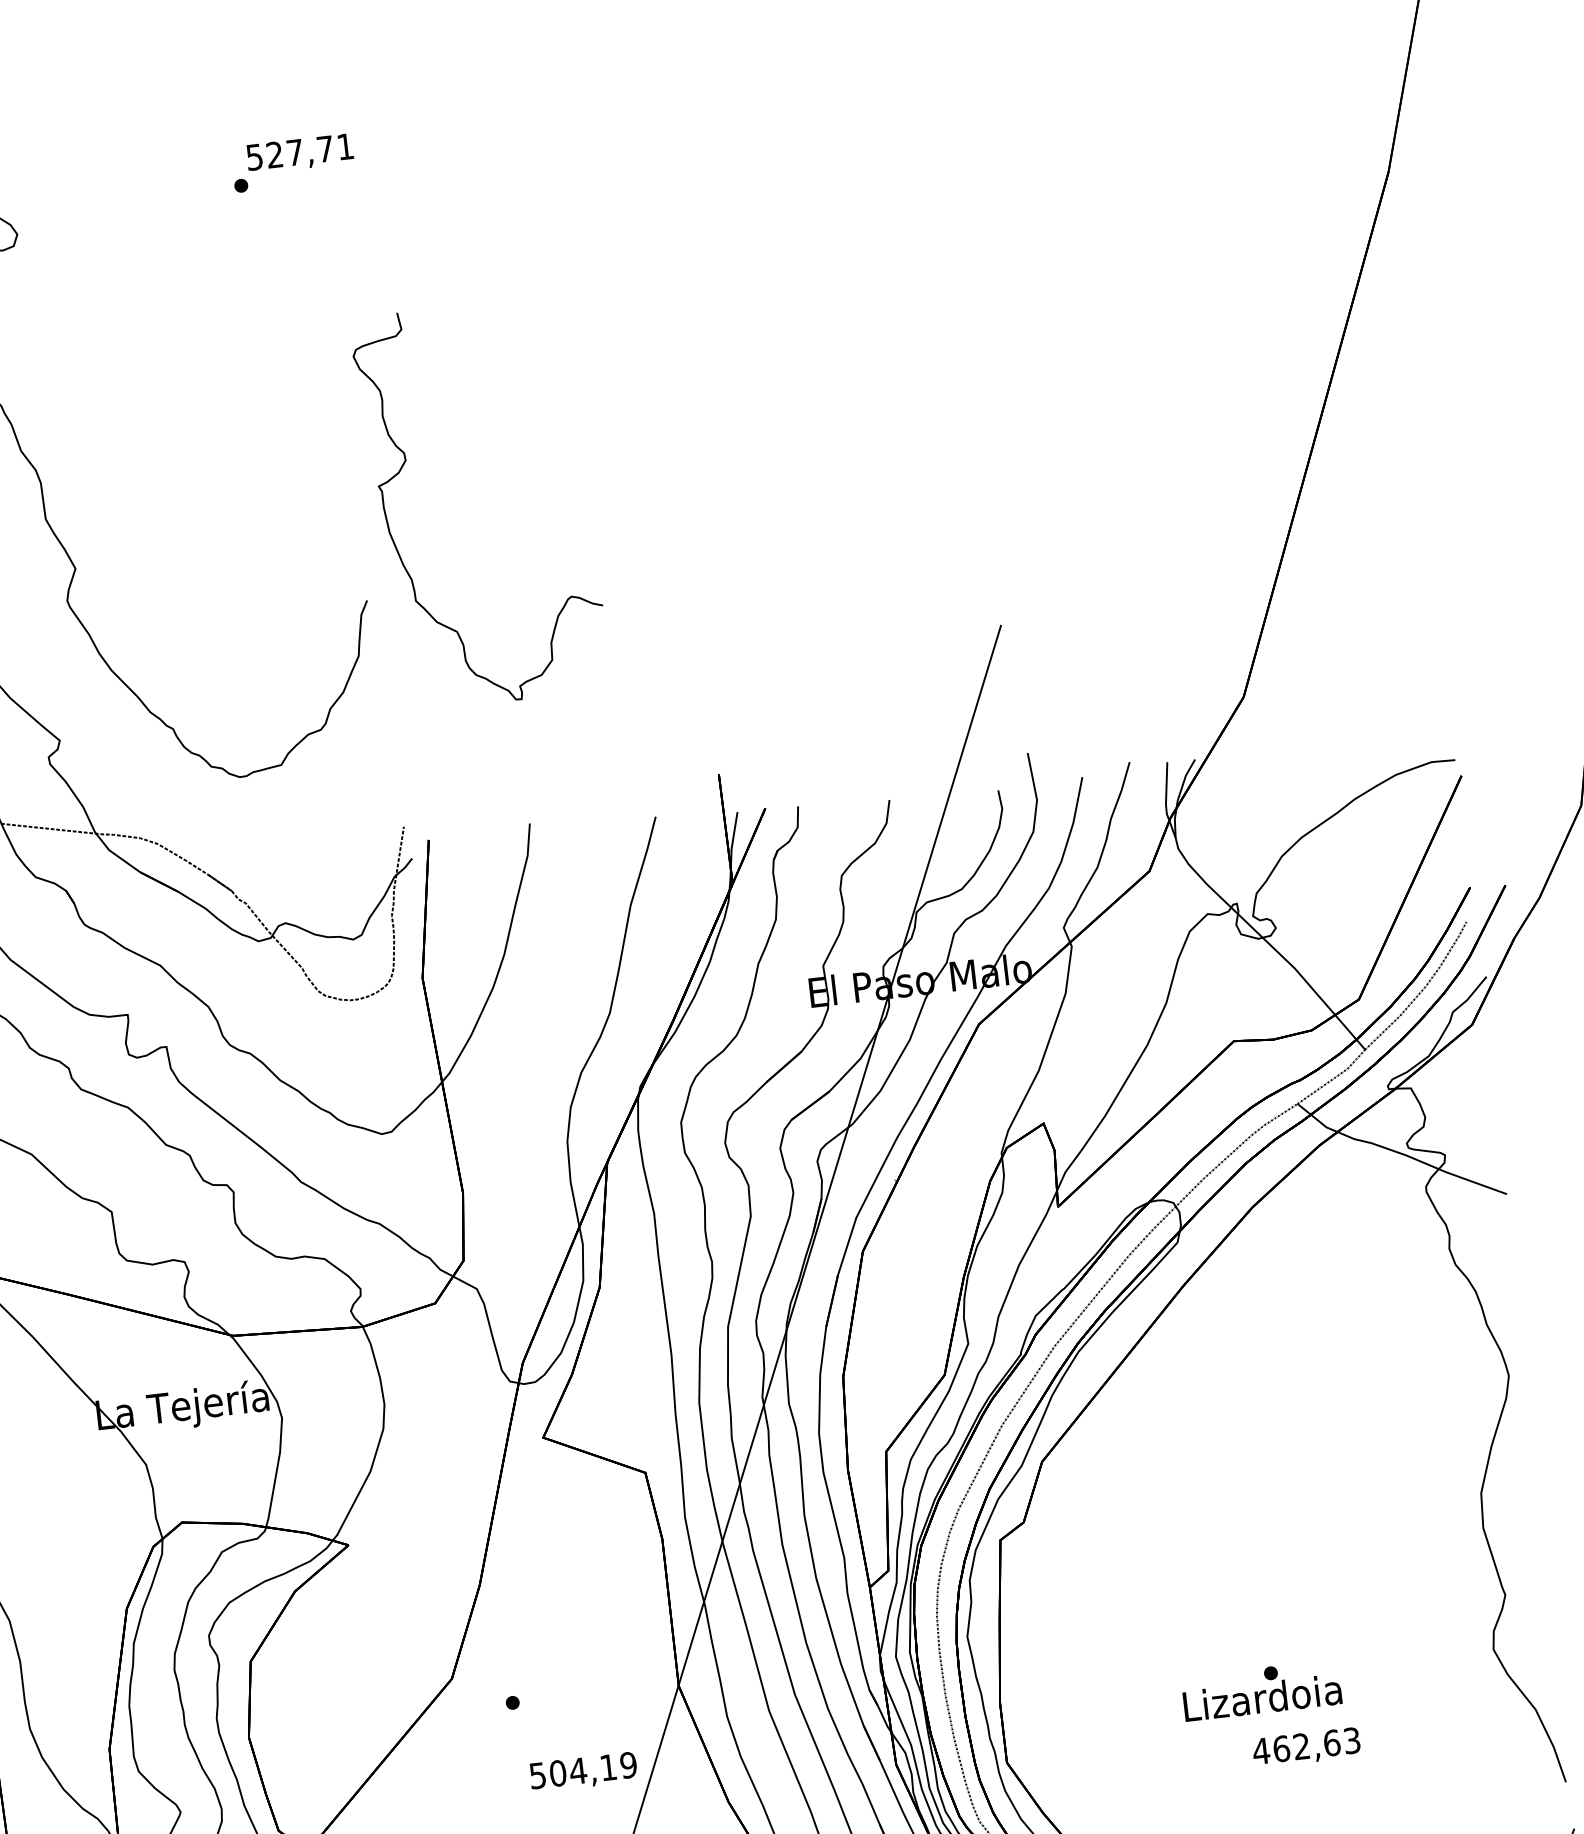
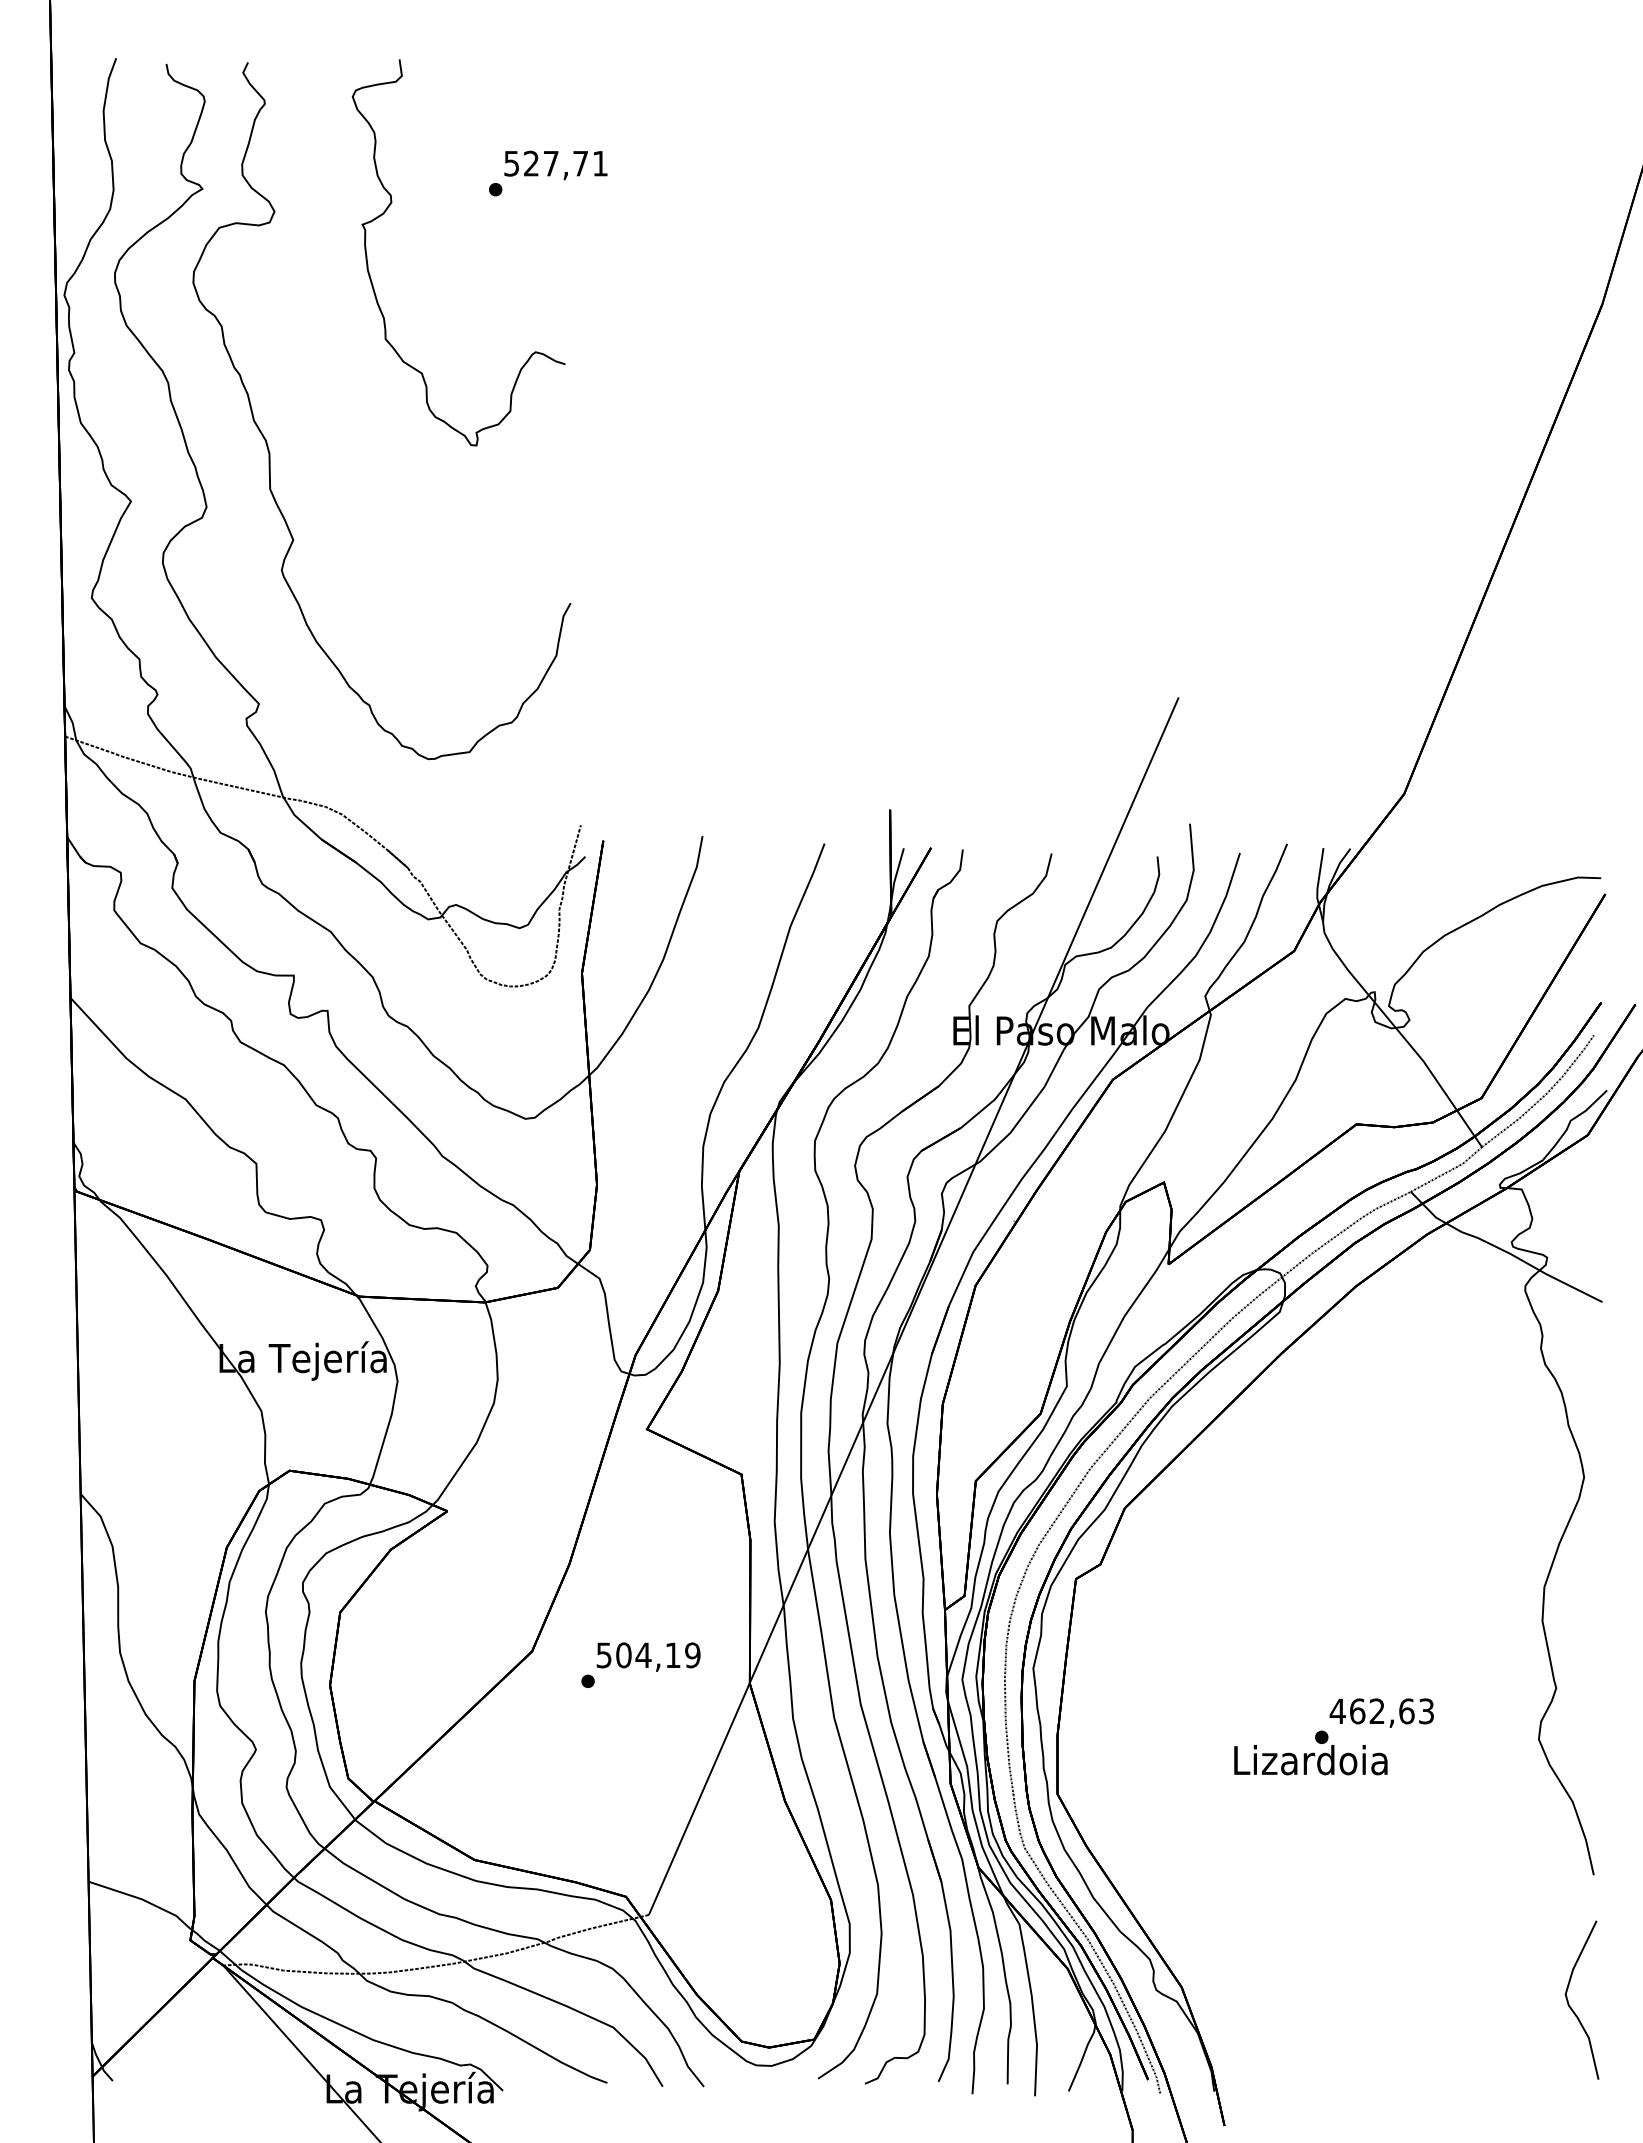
part: (406, 462) -> (391, 204), moved
text: (1306, 1747) -> (1381, 1712), moved
text: (583, 1771) -> (648, 1656), moved

